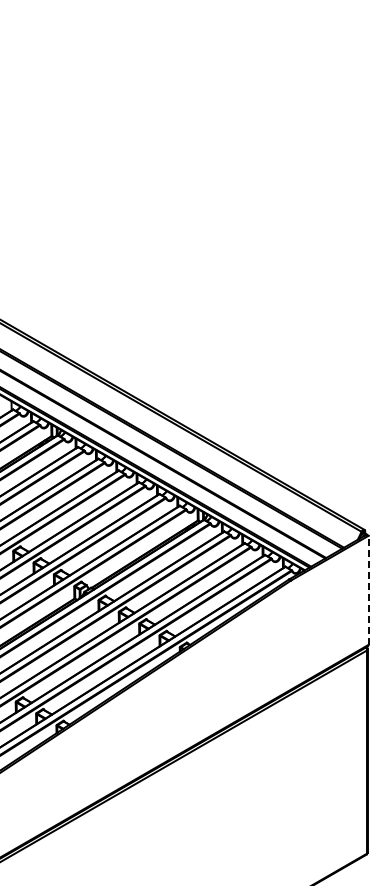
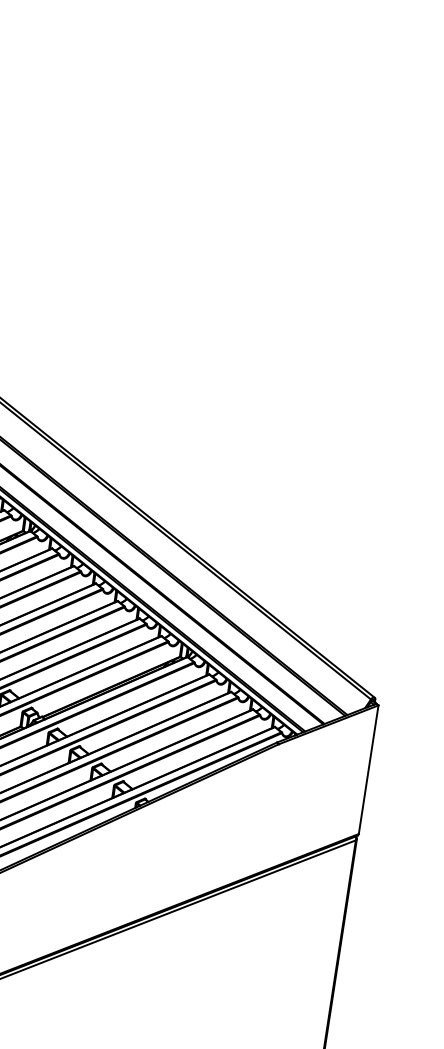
line: (368, 590) -> (368, 769), dashed -> solid

